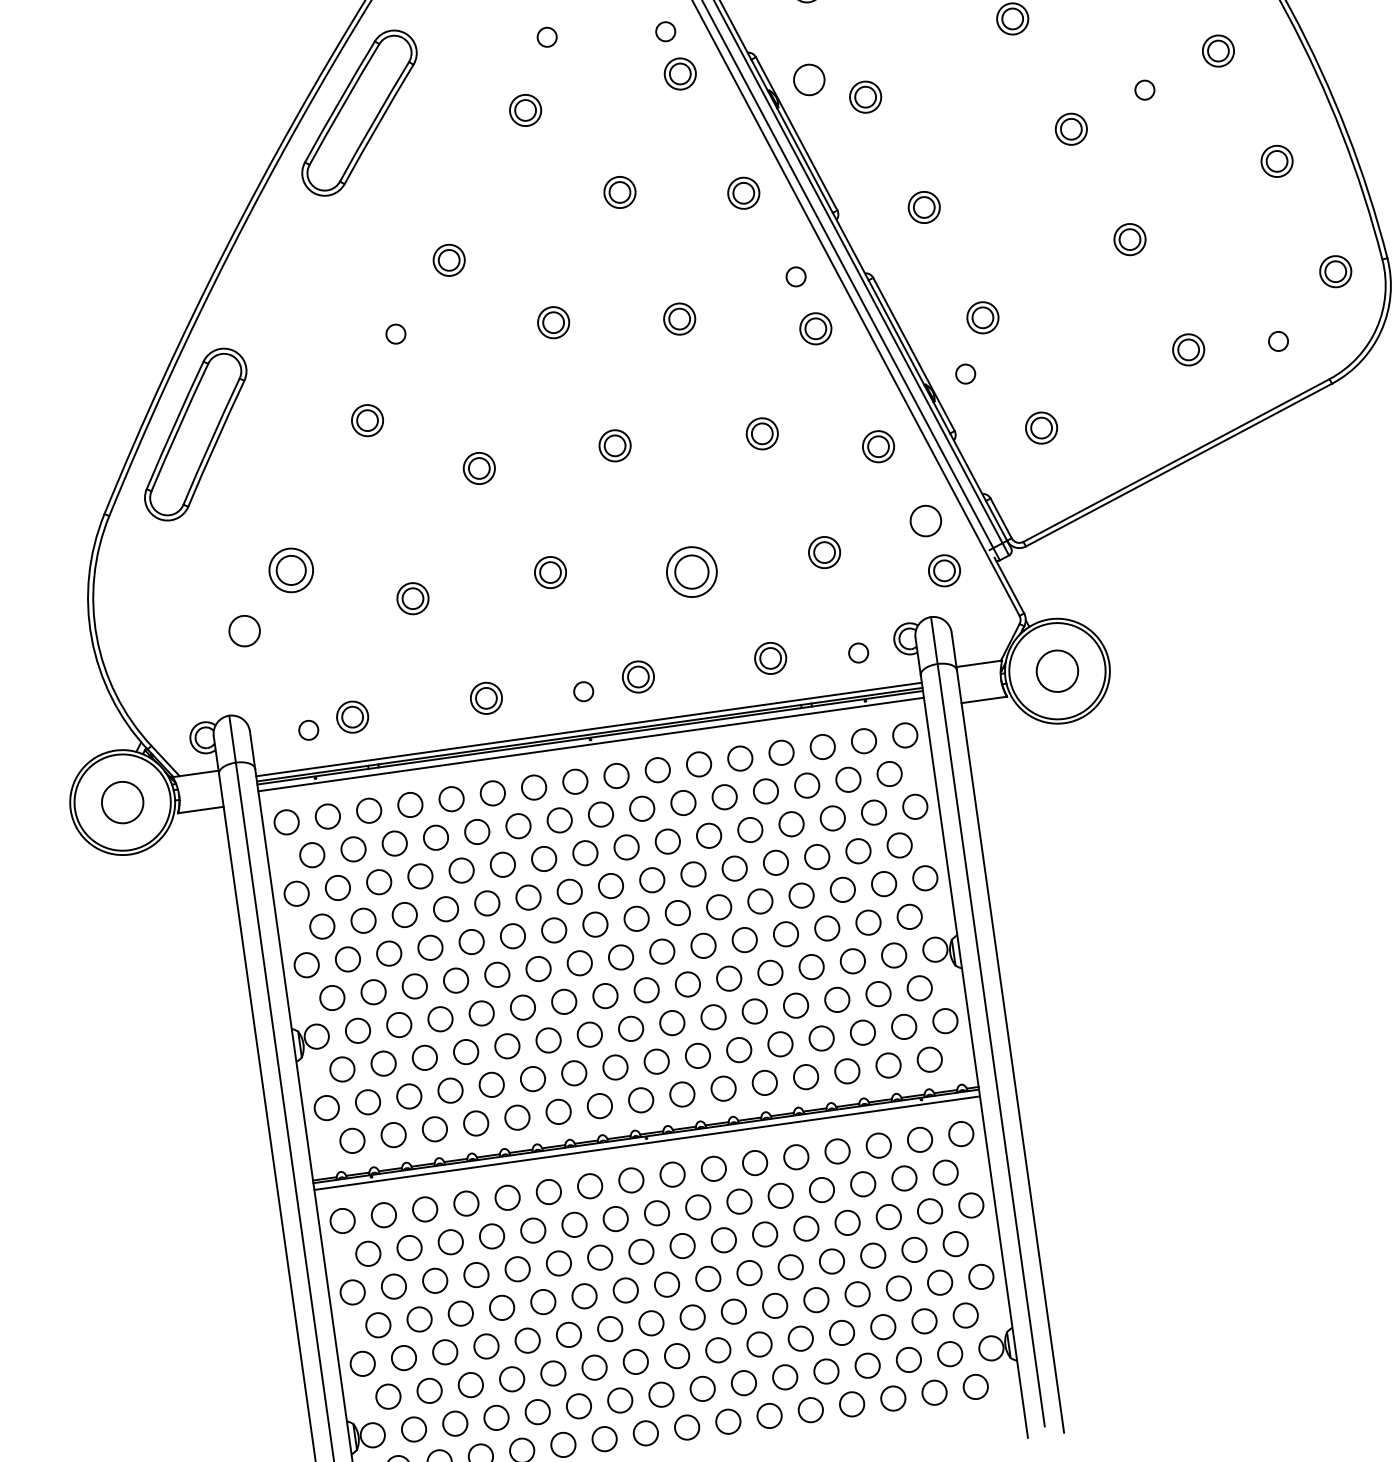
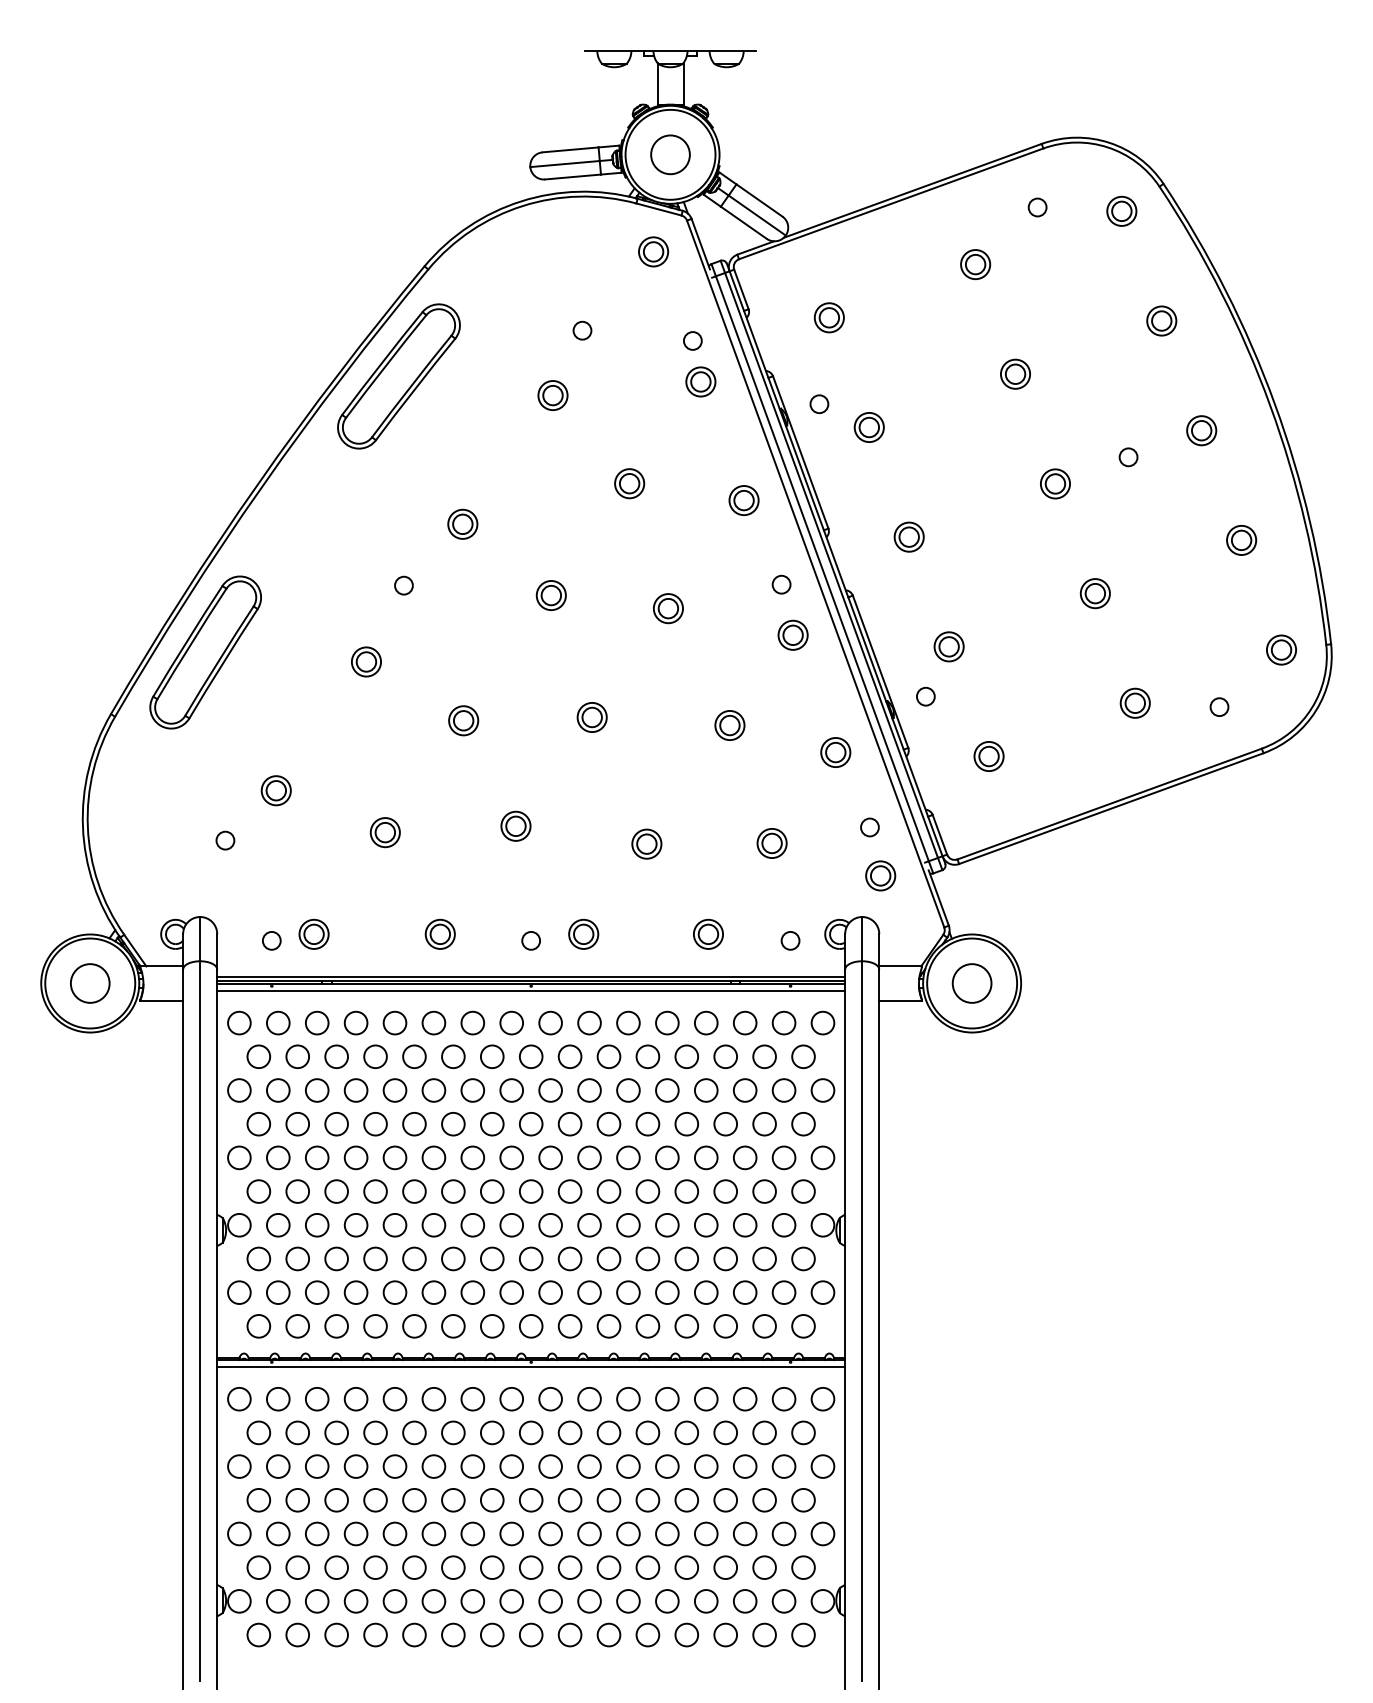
circle: (809, 80) -> (819, 404), size x0.62
circle: (925, 521) -> (869, 827), size x0.62
part: (290, 570) -> (275, 790), size x0.71
part: (691, 571) -> (646, 843), size x0.62
circle: (244, 630) -> (225, 840), size x0.62

